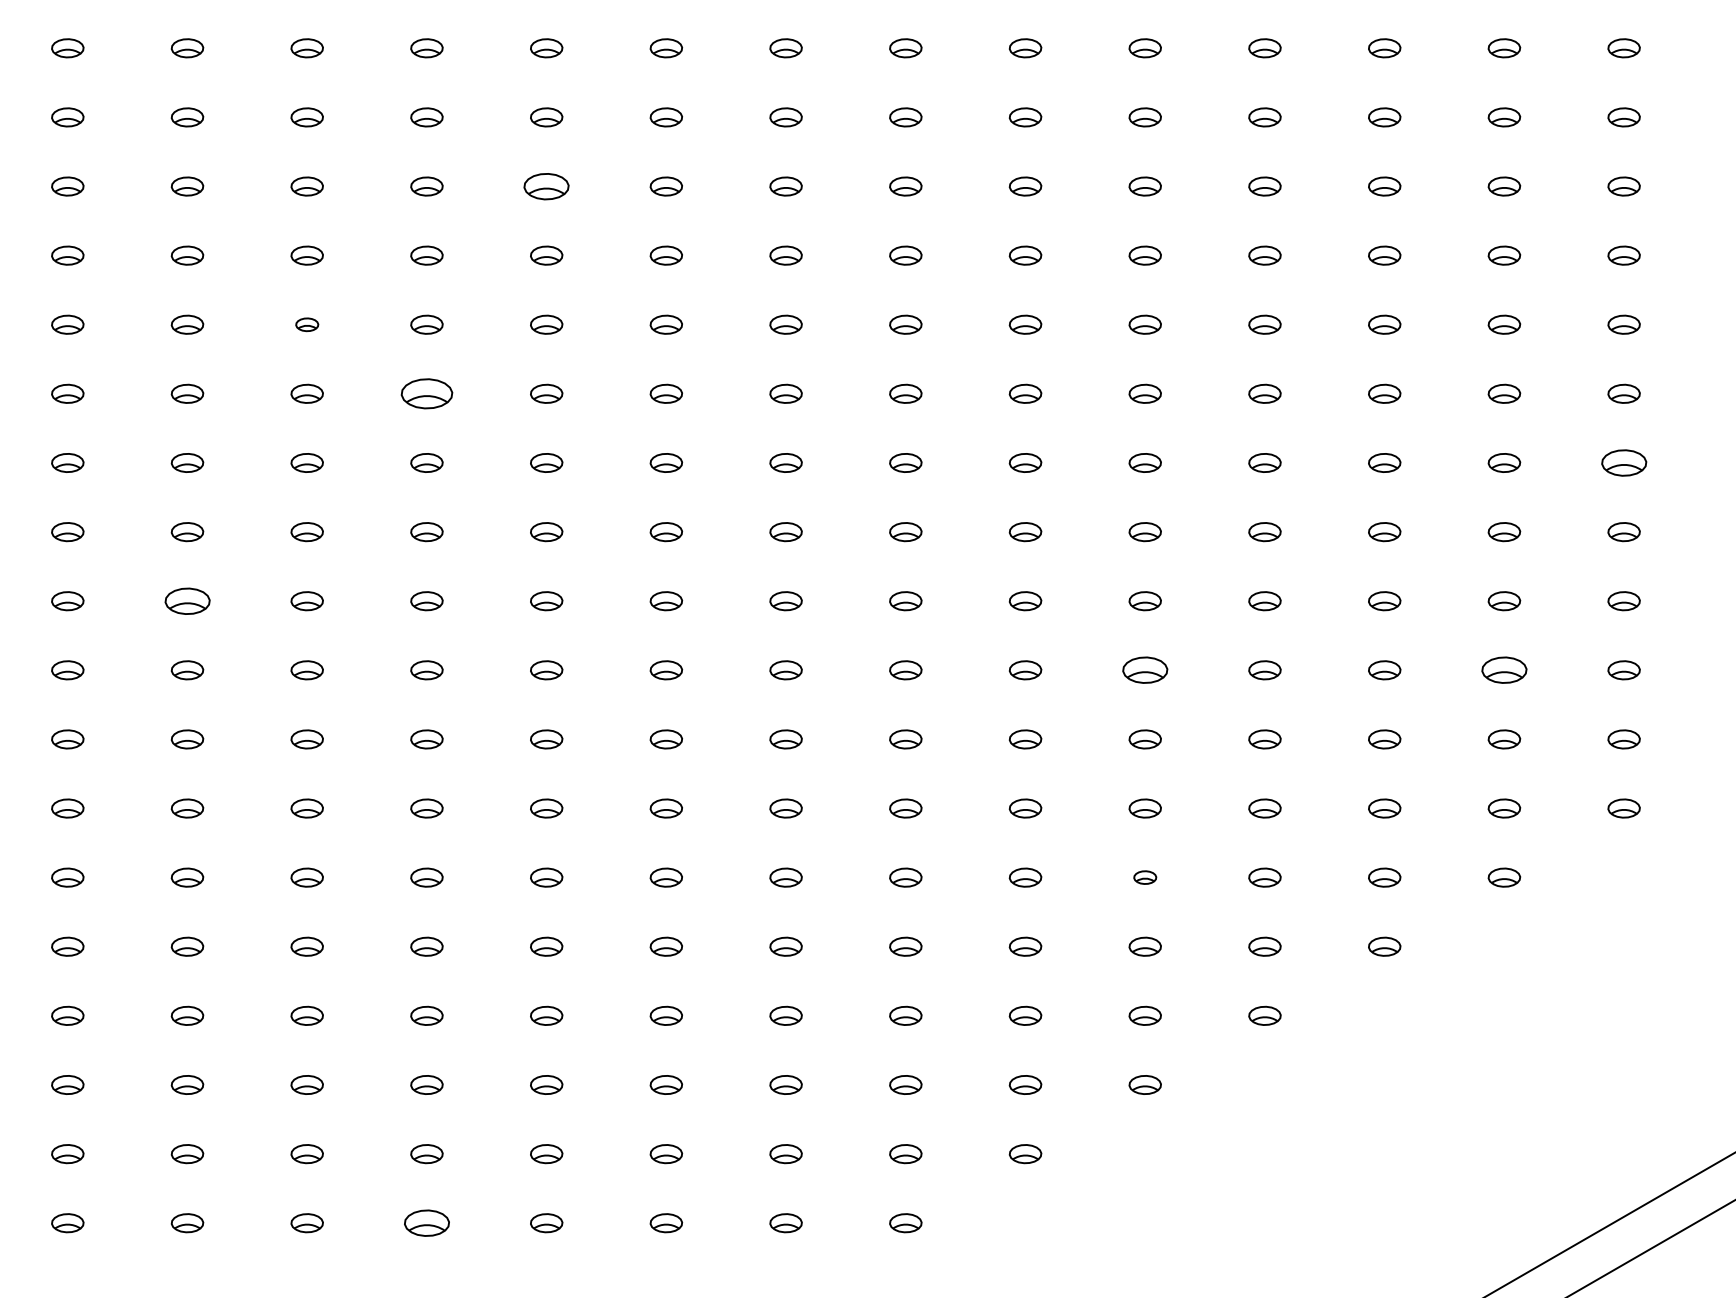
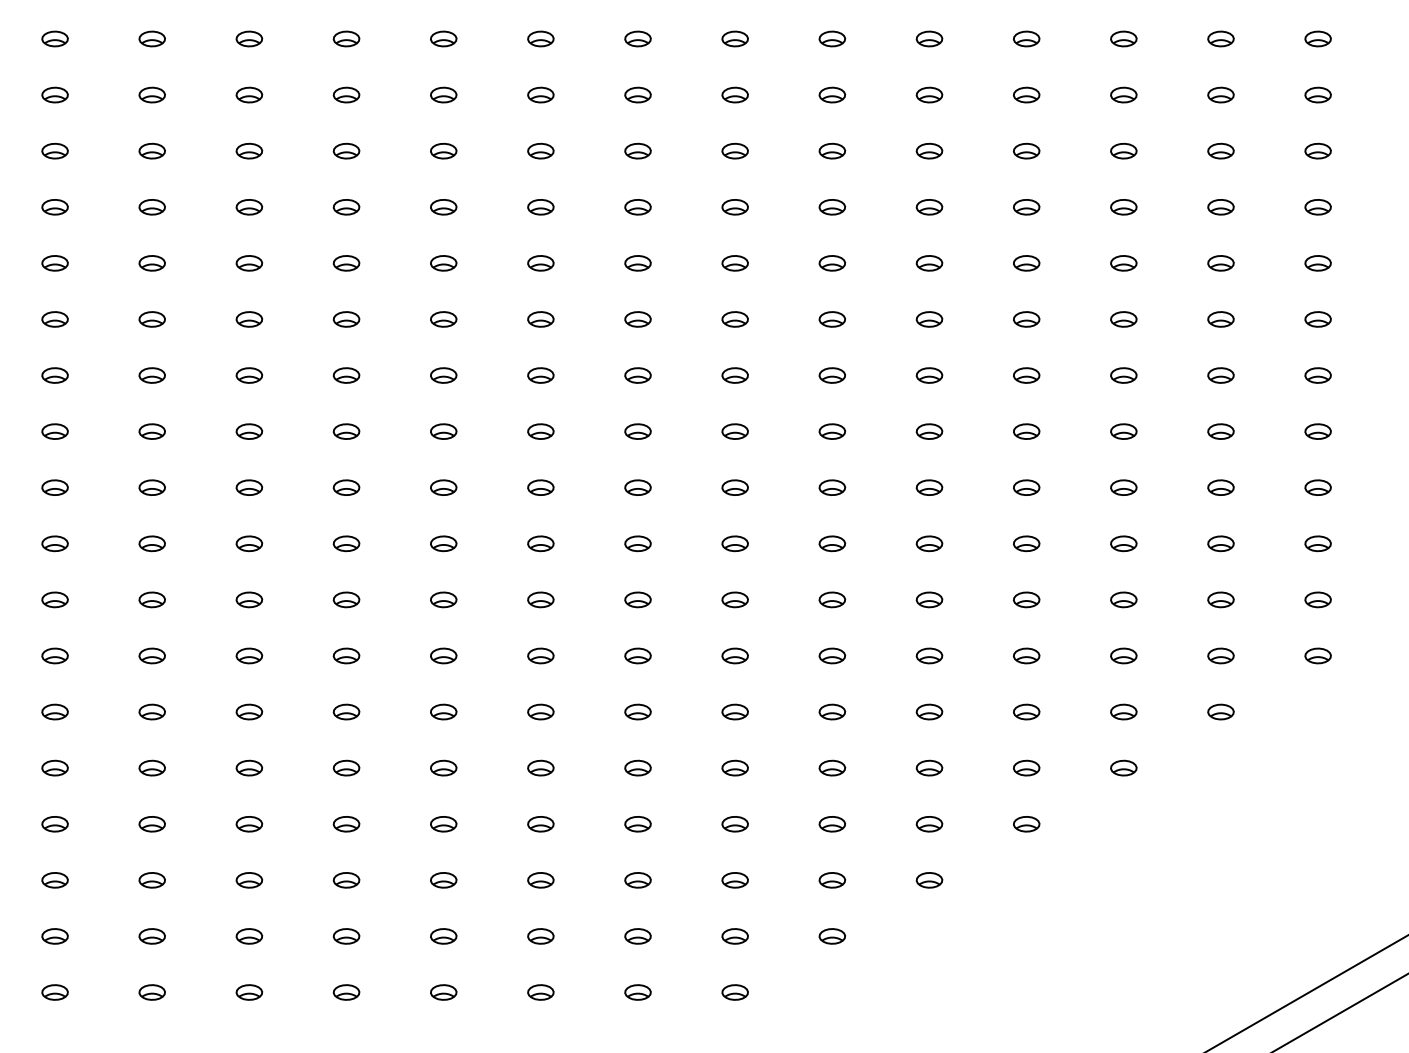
part: (546, 185) -> (443, 150), size x0.71
part: (307, 324) -> (249, 263), size x1.43
part: (426, 393) -> (346, 319), size x0.62
part: (1623, 462) -> (1317, 375), size x0.71
part: (186, 600) -> (151, 487), size x0.71
part: (1145, 669) -> (929, 543), size x0.71
part: (1503, 669) -> (1220, 543), size x0.71
part: (1145, 876) -> (929, 711), size x1.43
part: (426, 1223) -> (346, 992), size x0.71

